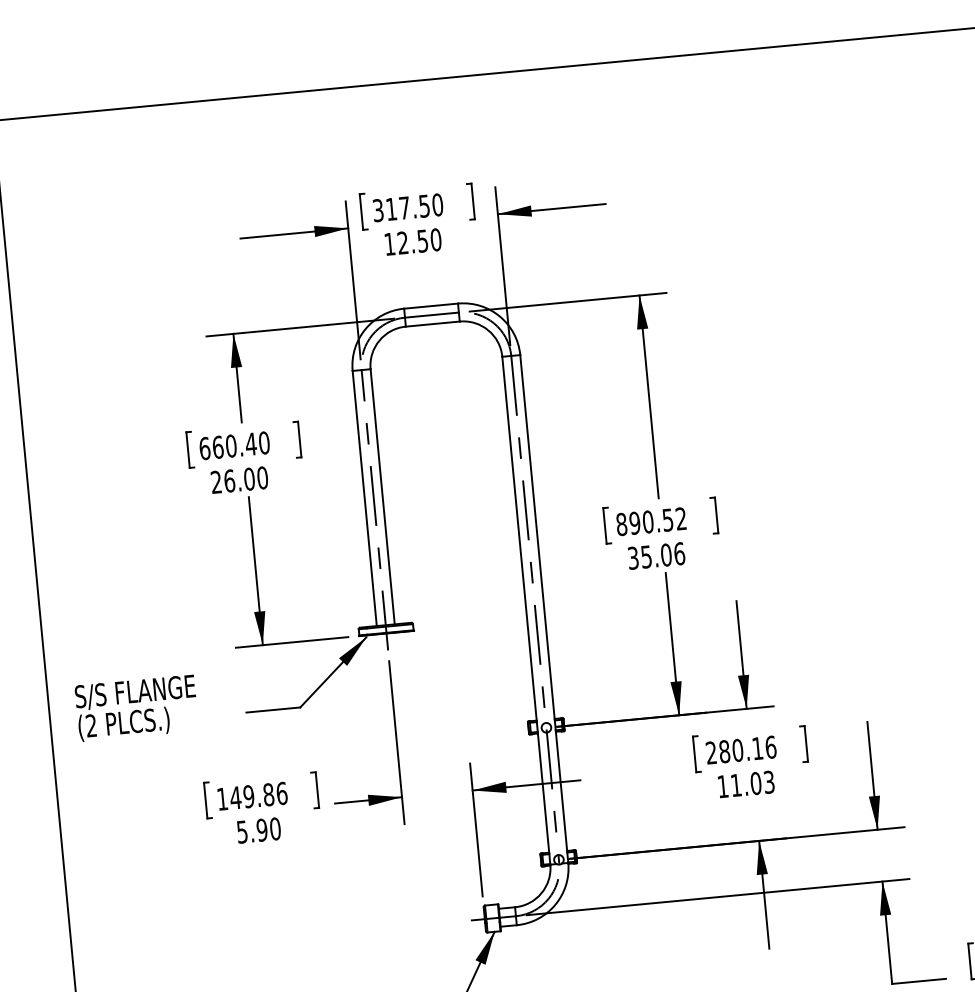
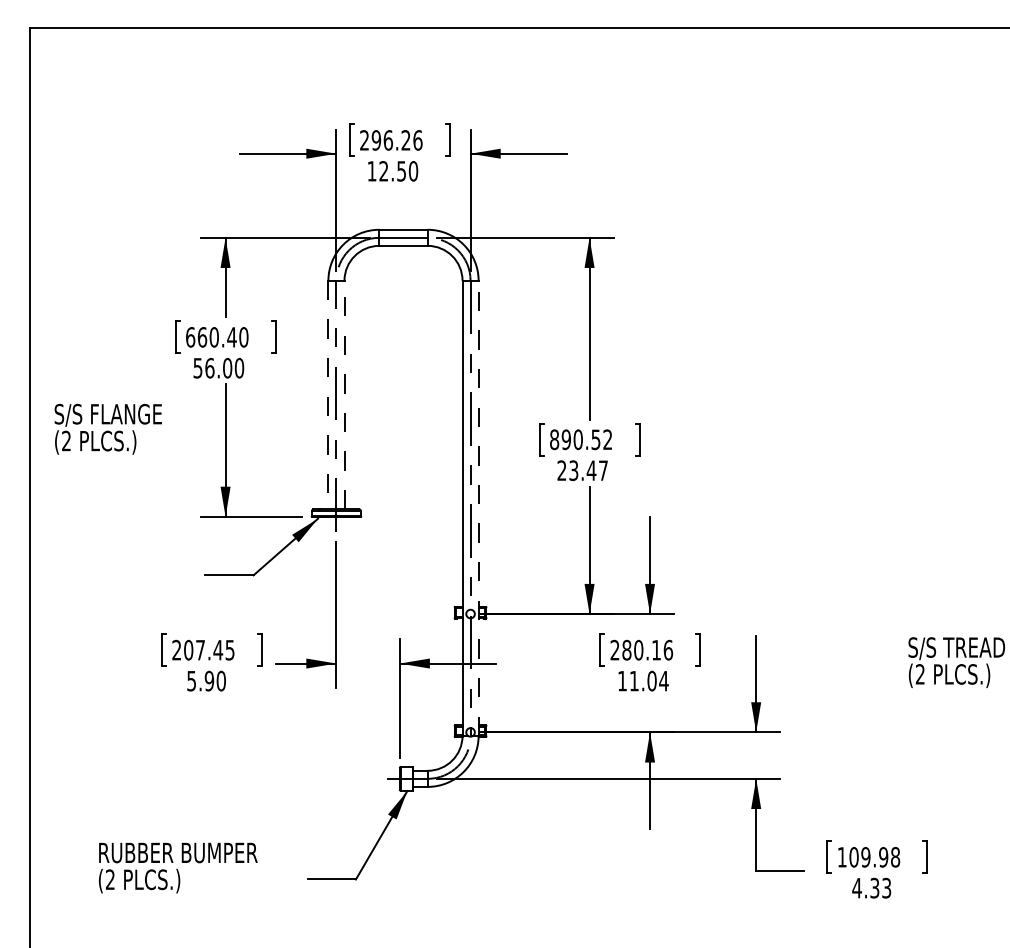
text: (408, 207) -> (391, 140), 317.50 -> 296.26
text: (215, 481) -> (197, 367), 26.00 -> 56.00
line: (382, 496) -> (344, 394), solid -> dashed
line: (364, 498) -> (328, 395), solid -> dashed
text: (656, 555) -> (582, 470), 35.06 -> 23.47
line: (544, 609) -> (478, 508), solid -> dashed
text: (135, 707) -> (107, 428), moved
text: (768, 781) -> (663, 680), 11.03 -> 11.04
text: (252, 795) -> (203, 649), 149.86 -> 207.45

